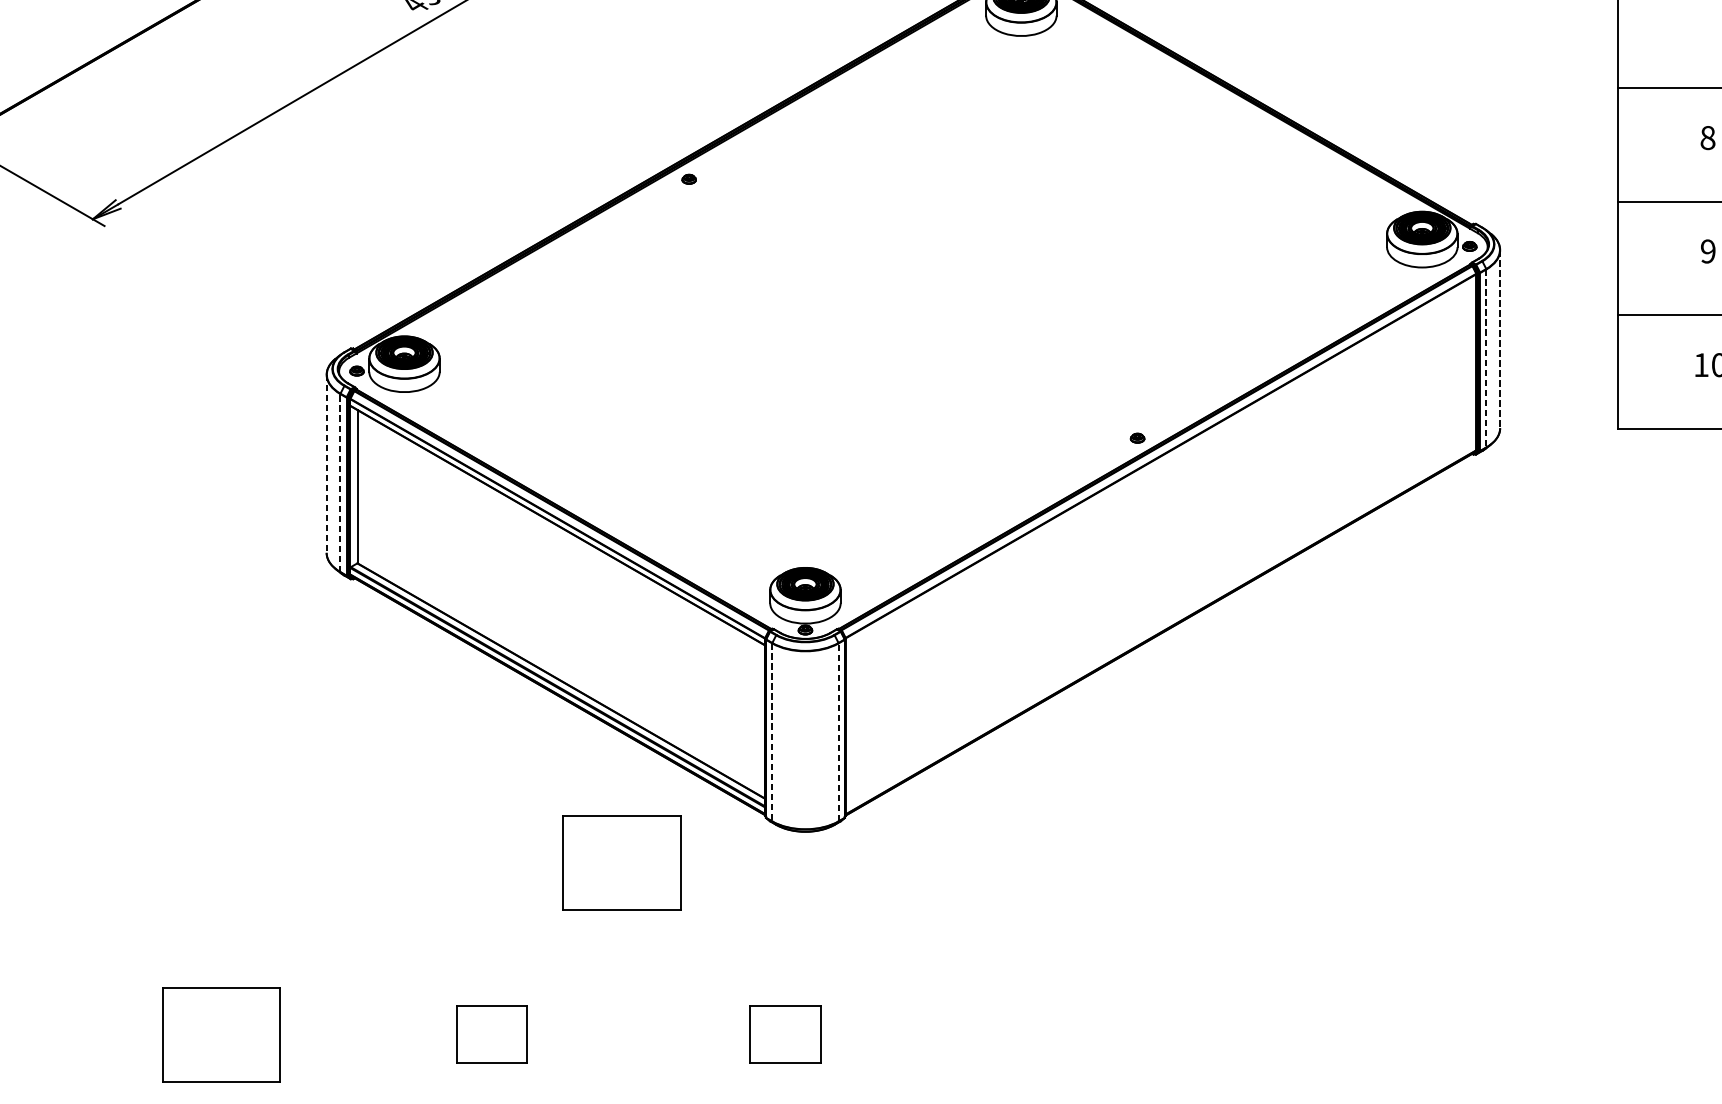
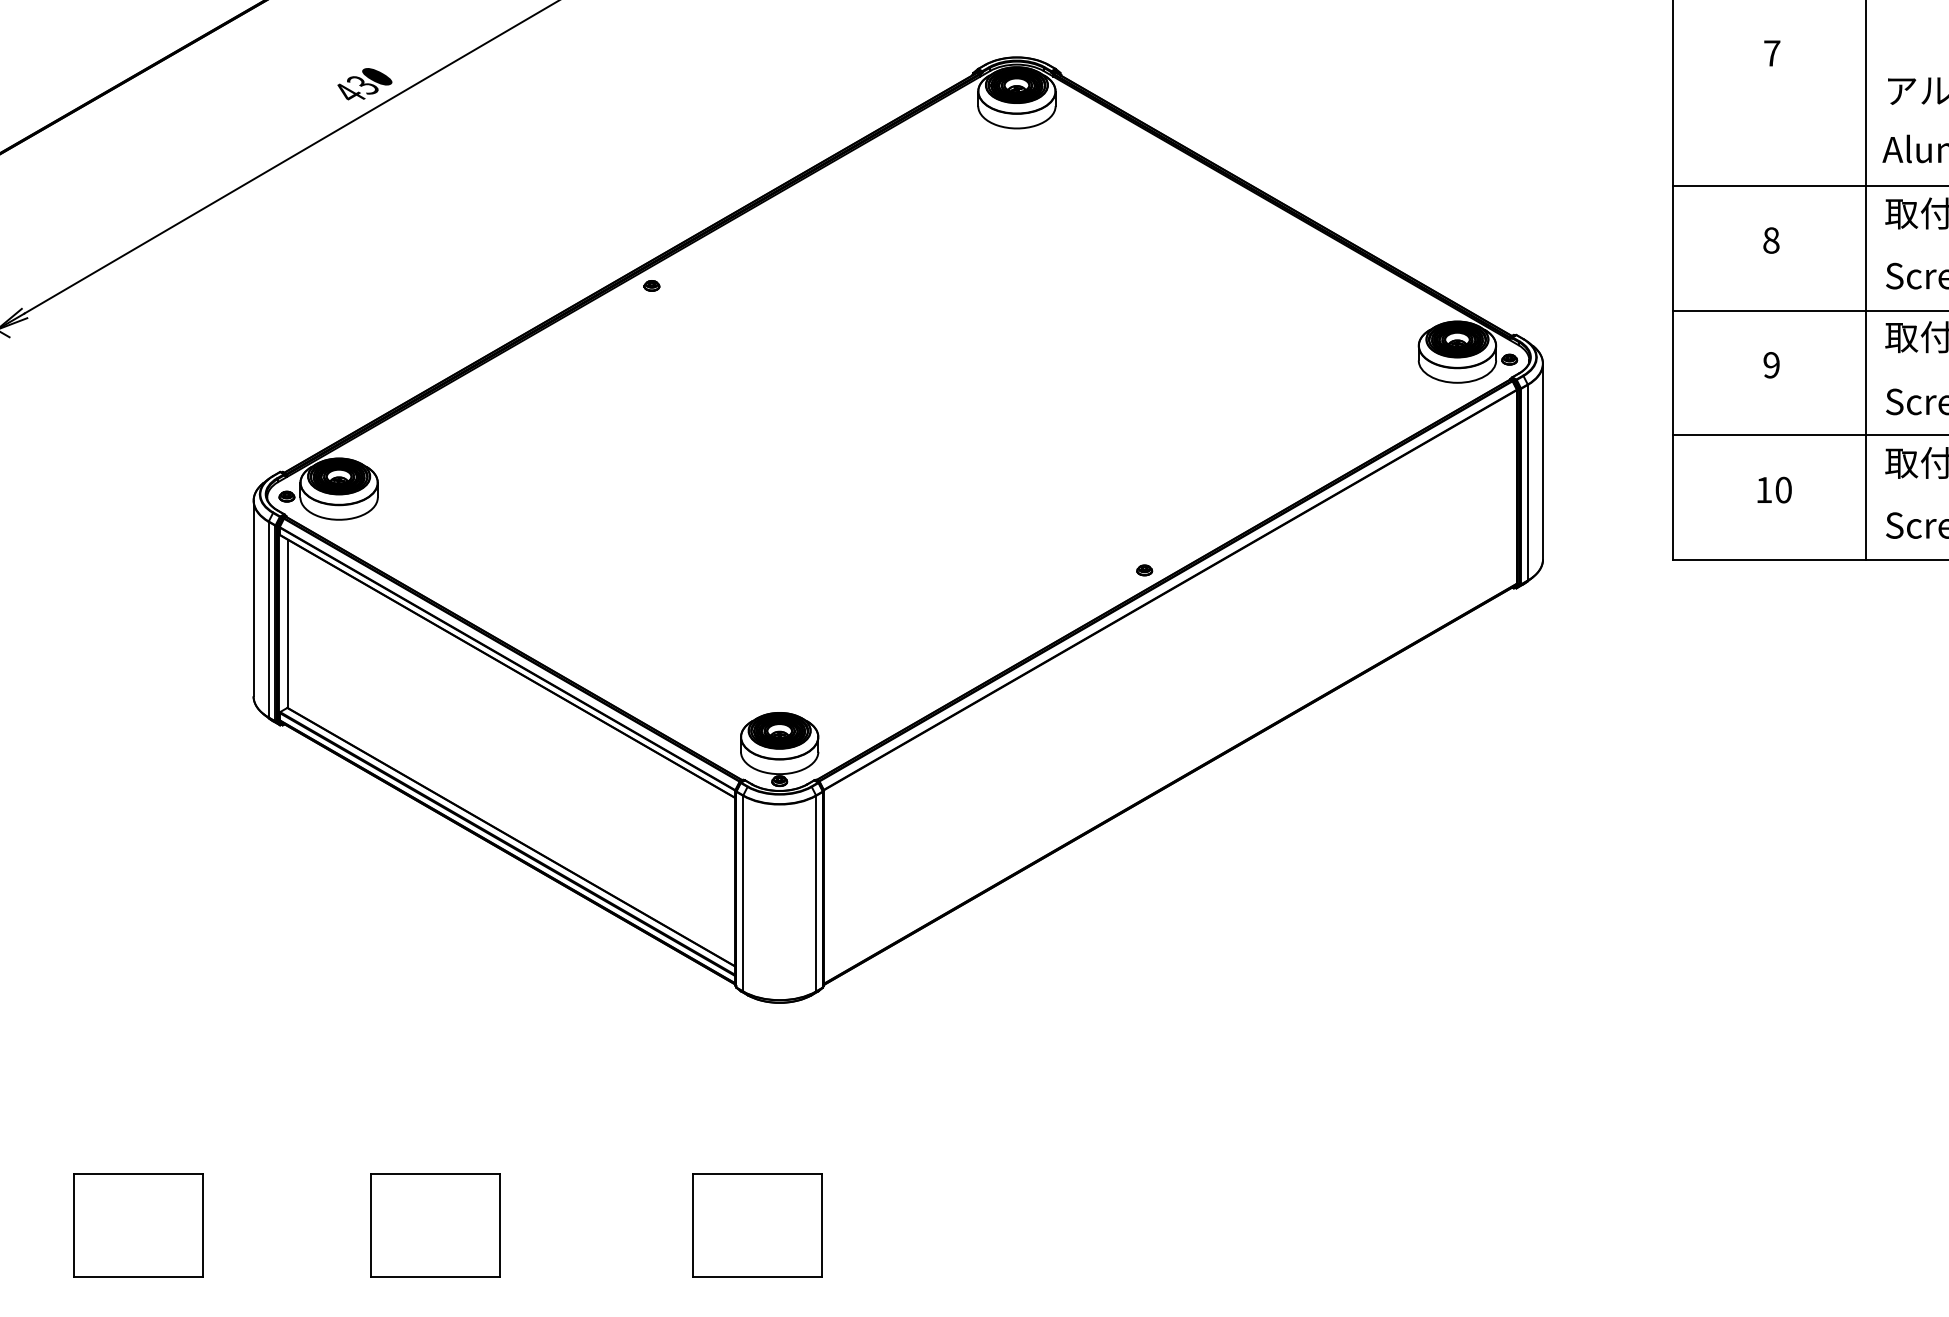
line: (1500, 339) -> (1543, 461), dashed -> solid
line: (1486, 358) -> (1527, 482), dashed -> solid
line: (326, 463) -> (253, 598), dashed -> solid
line: (340, 482) -> (268, 619), dashed -> solid
line: (772, 732) -> (743, 893), dashed -> solid
line: (838, 732) -> (816, 893), dashed -> solid
part: (622, 862) -> (578, 1036), removed
part: (492, 1034) -> (435, 1225), size x1.67
part: (785, 1034) -> (757, 1225), size x1.67

